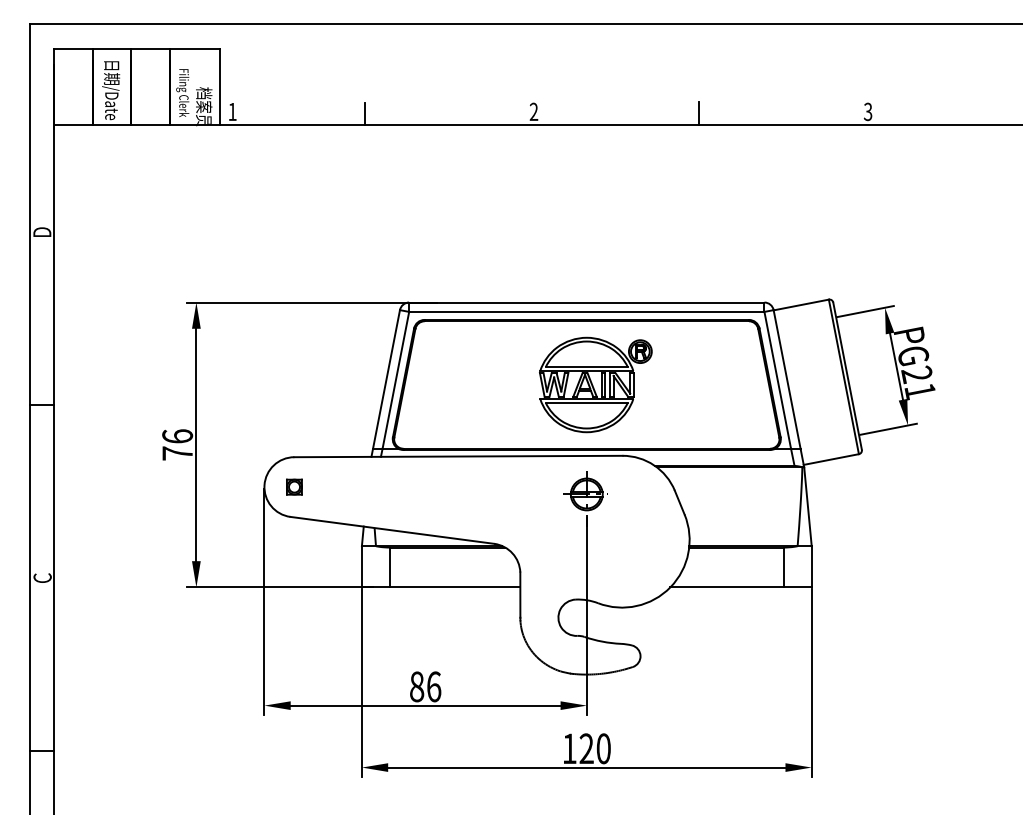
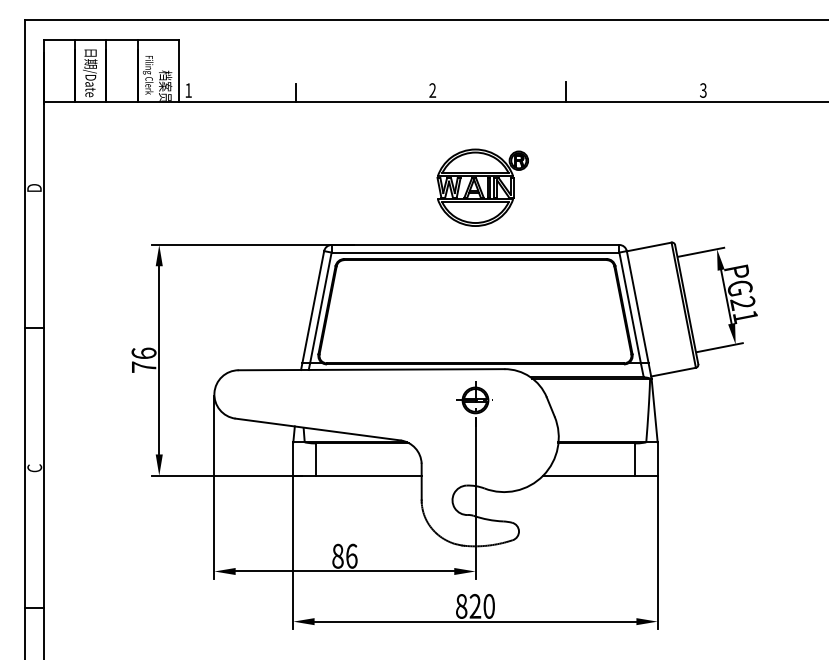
part: (595, 384) -> (482, 187), moved
part: (294, 487) -> (238, 394), removed
text: (569, 748) -> (461, 606), 120 -> 820

